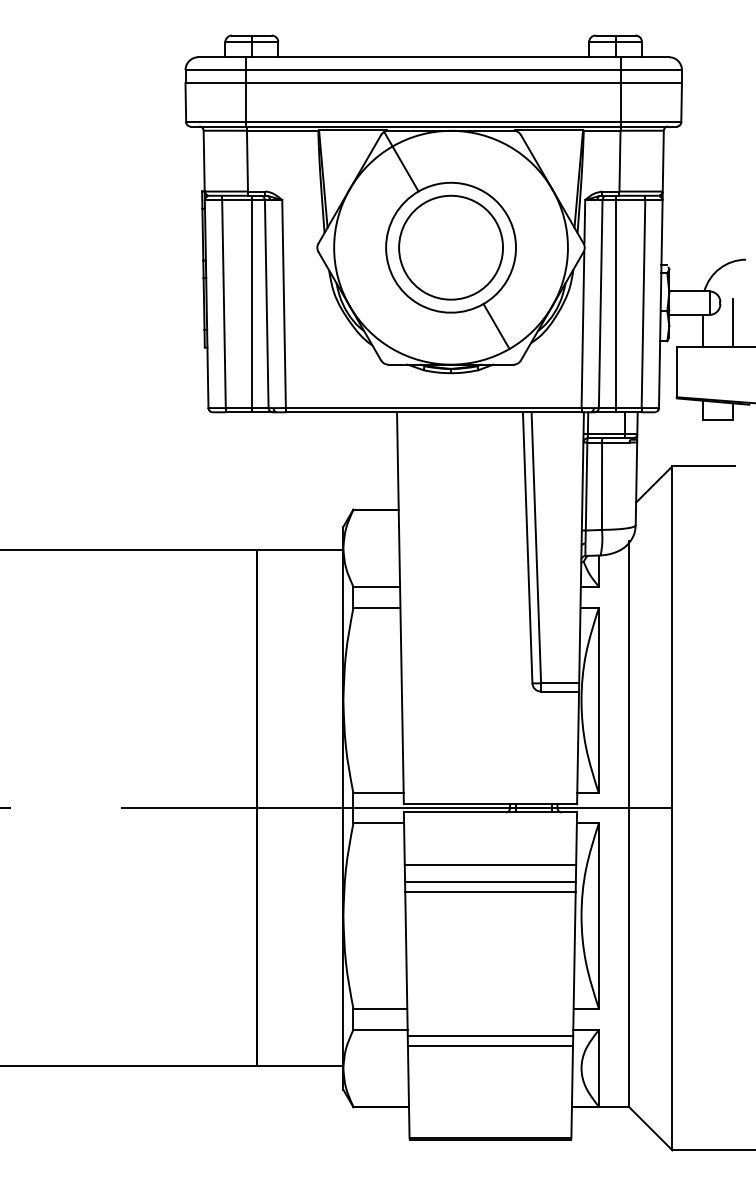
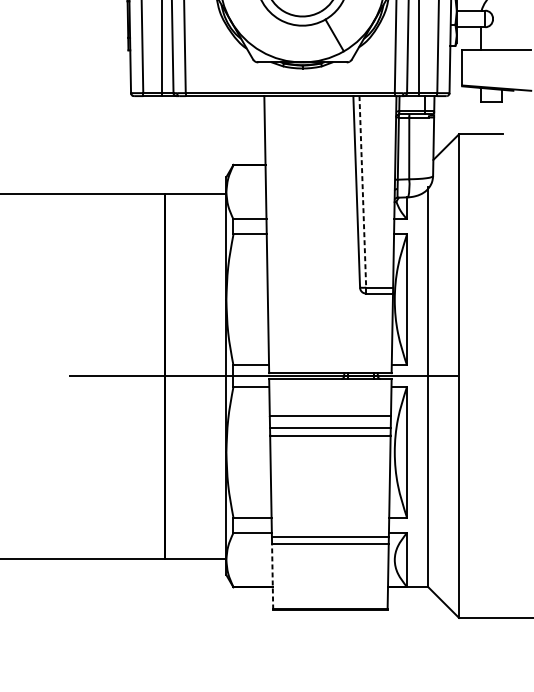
line: (733, 322) -> (502, 32), removed
line: (536, 547) -> (362, 191), solid -> dashed
line: (408, 1091) -> (272, 576), solid -> dashed

